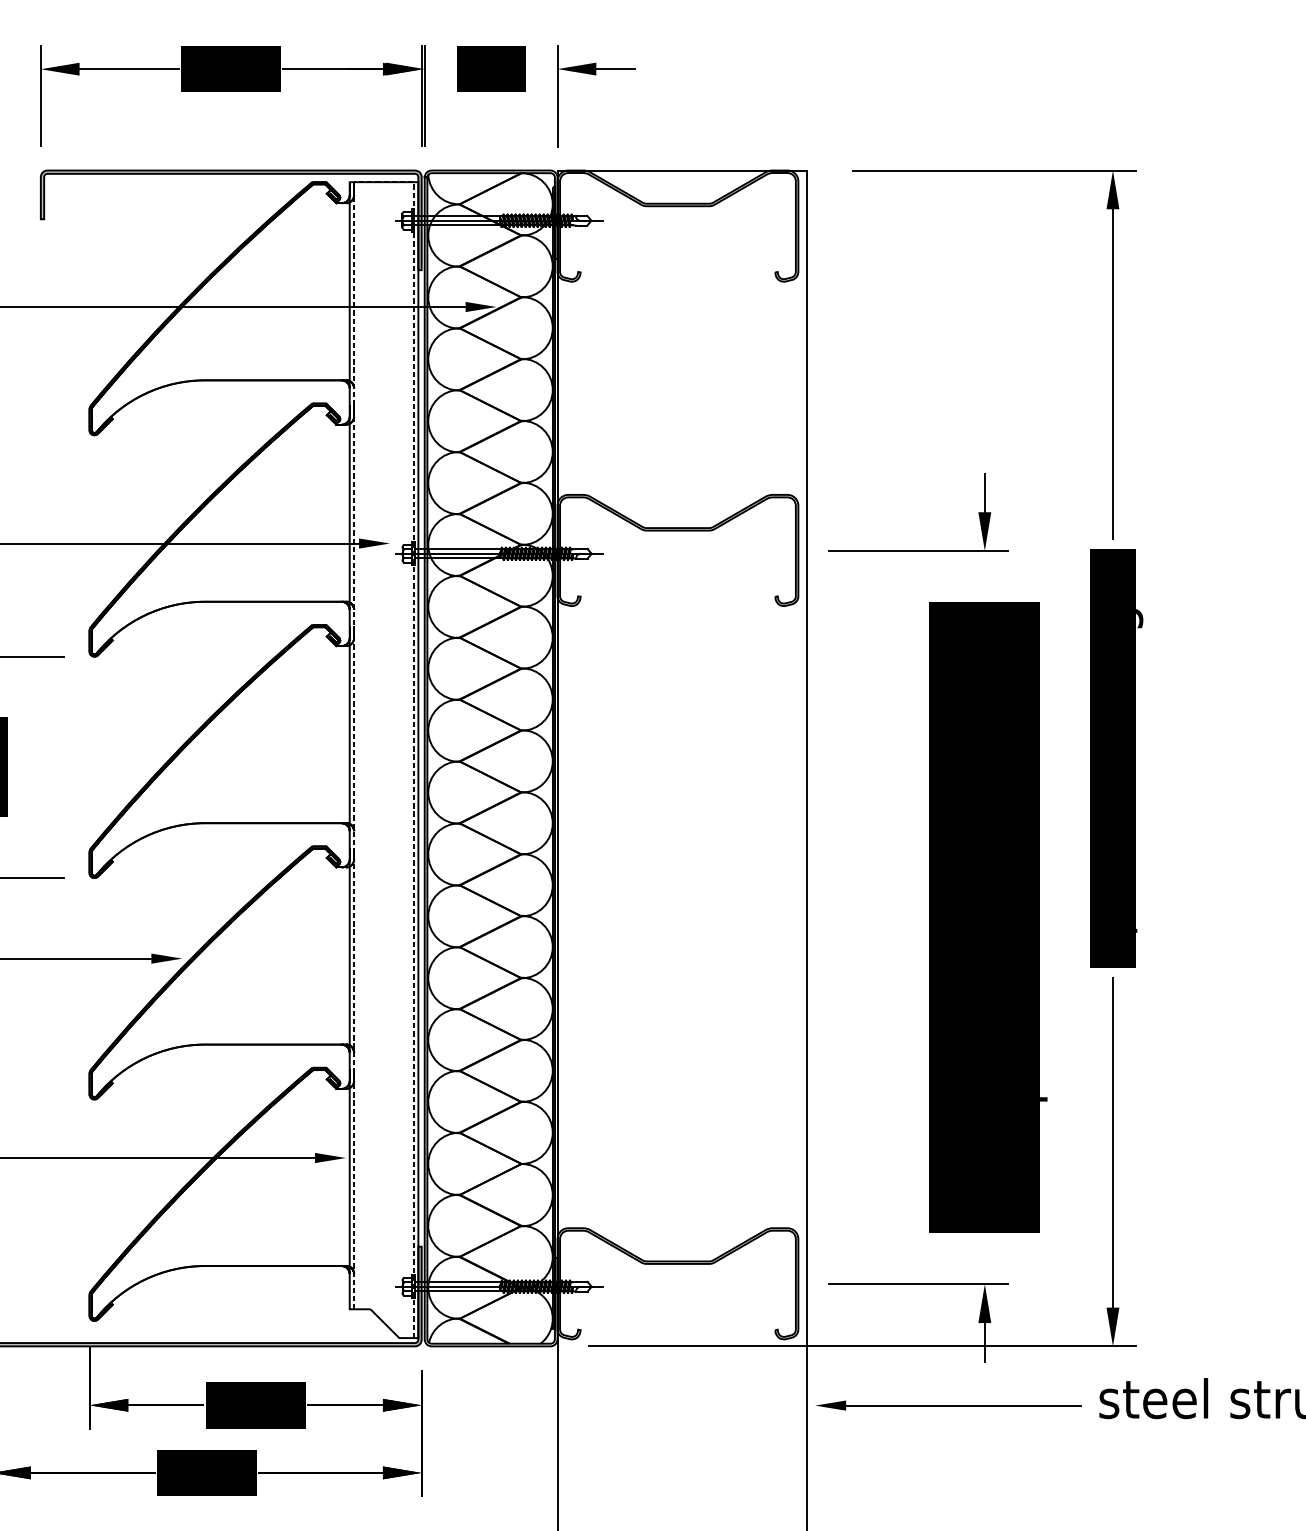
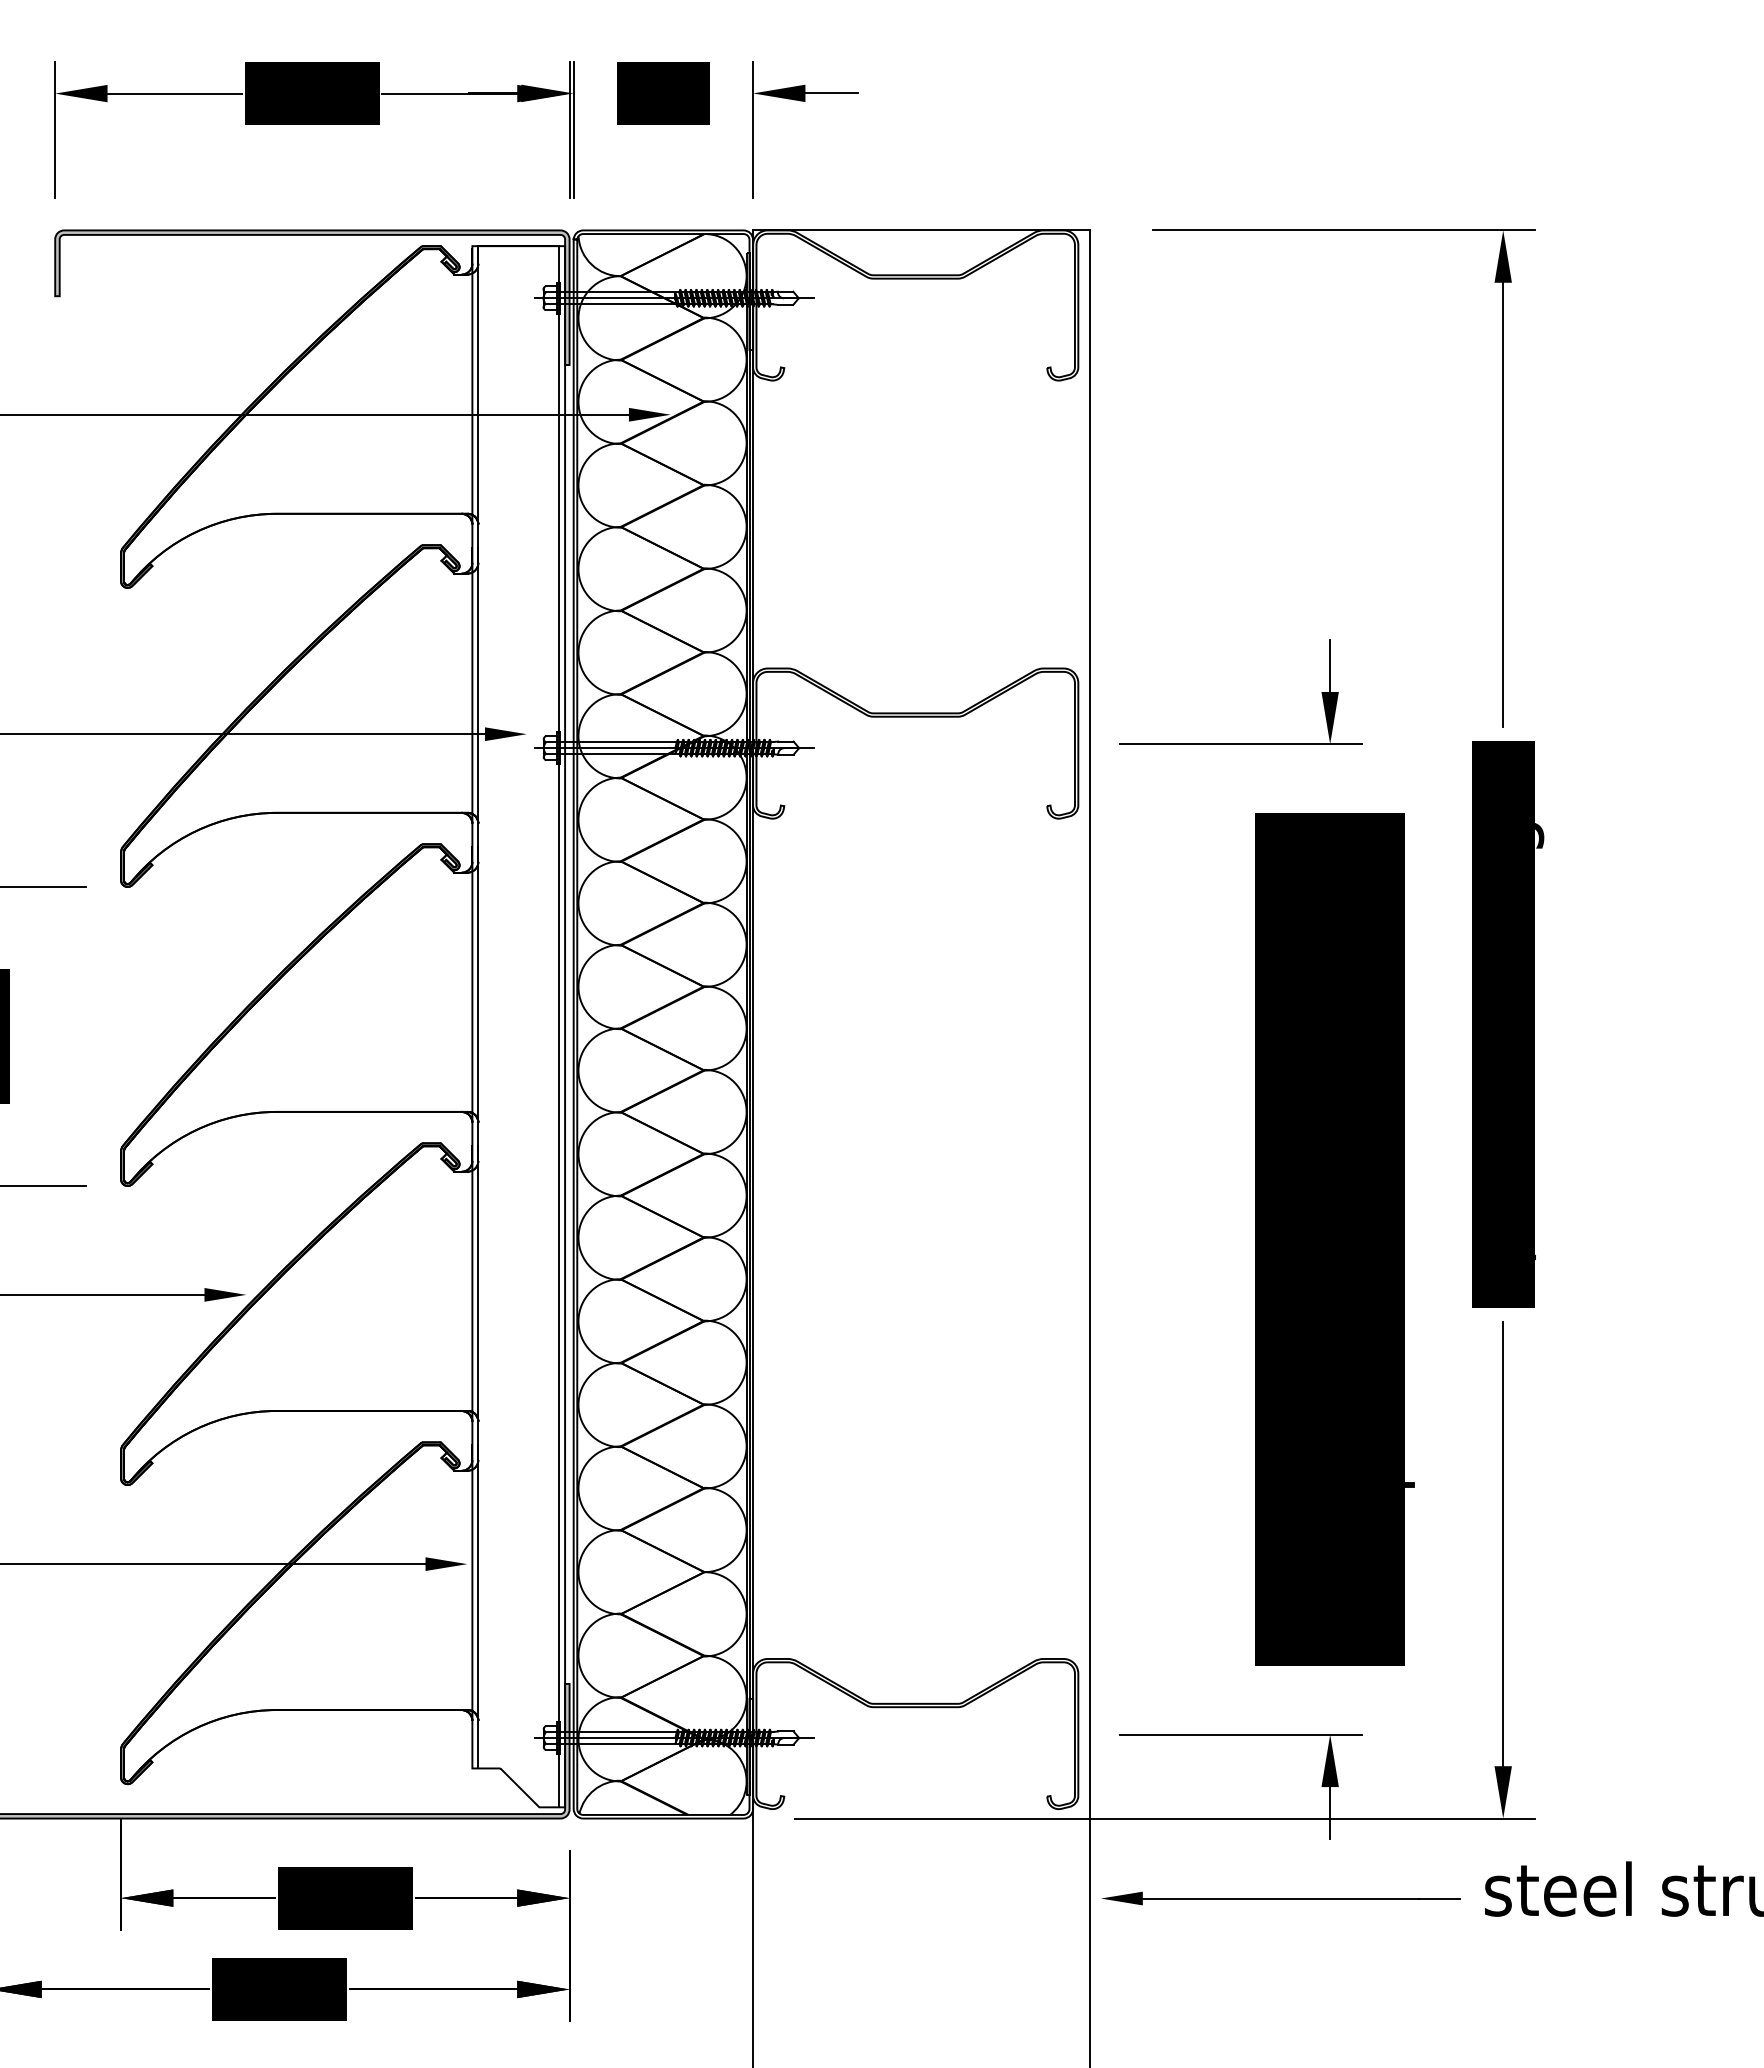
line: (398, 182) -> (538, 246), dashed -> solid

